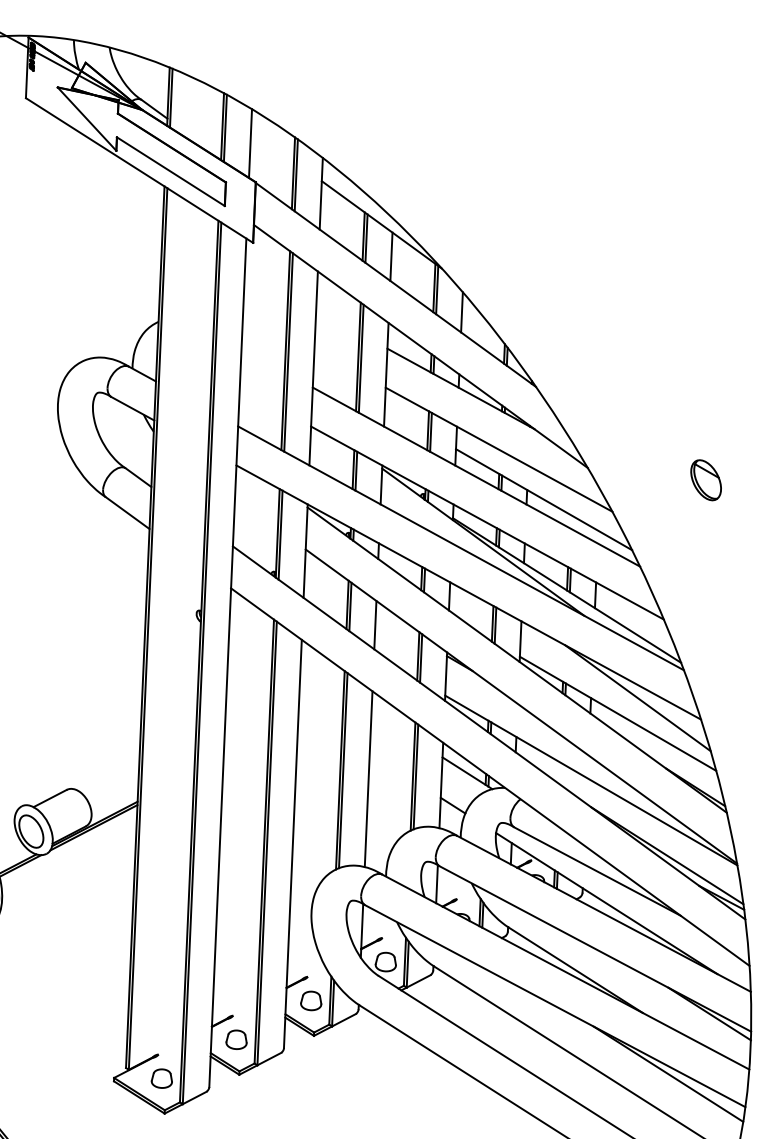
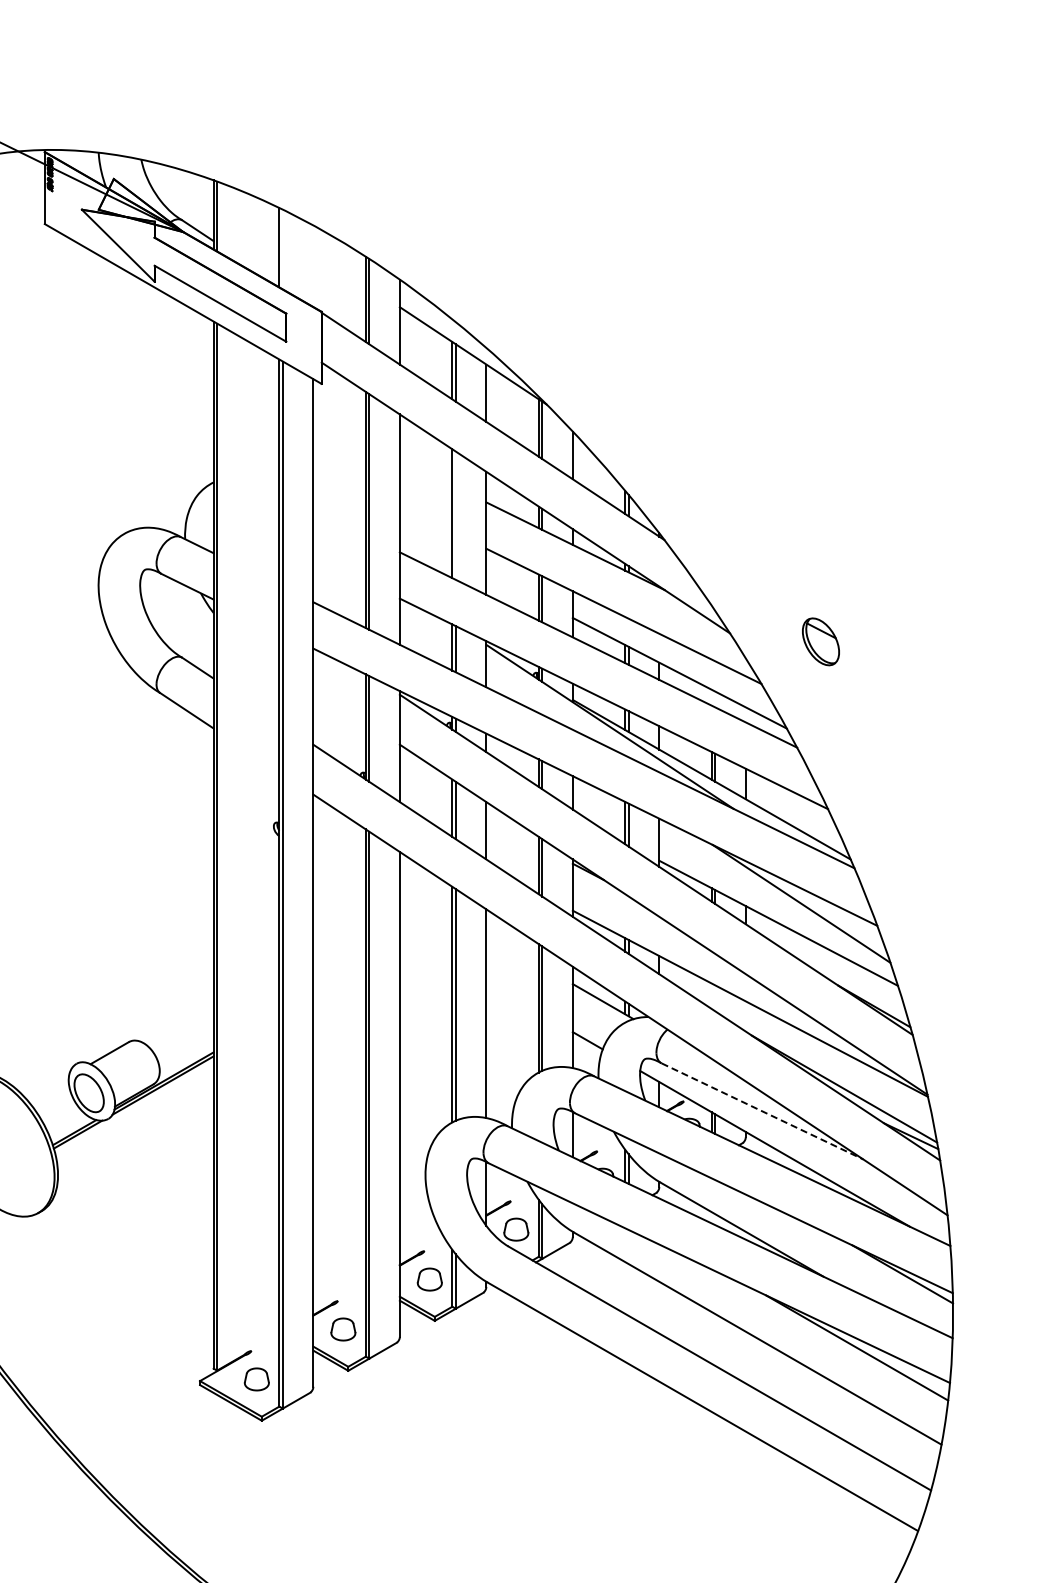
line: (225, 128) -> (282, 249), removed
line: (250, 143) -> (313, 266), removed
line: (361, 358) -> (455, 515), removed
part: (705, 479) -> (820, 641), moved
line: (597, 871) -> (762, 1111), solid -> dashed

